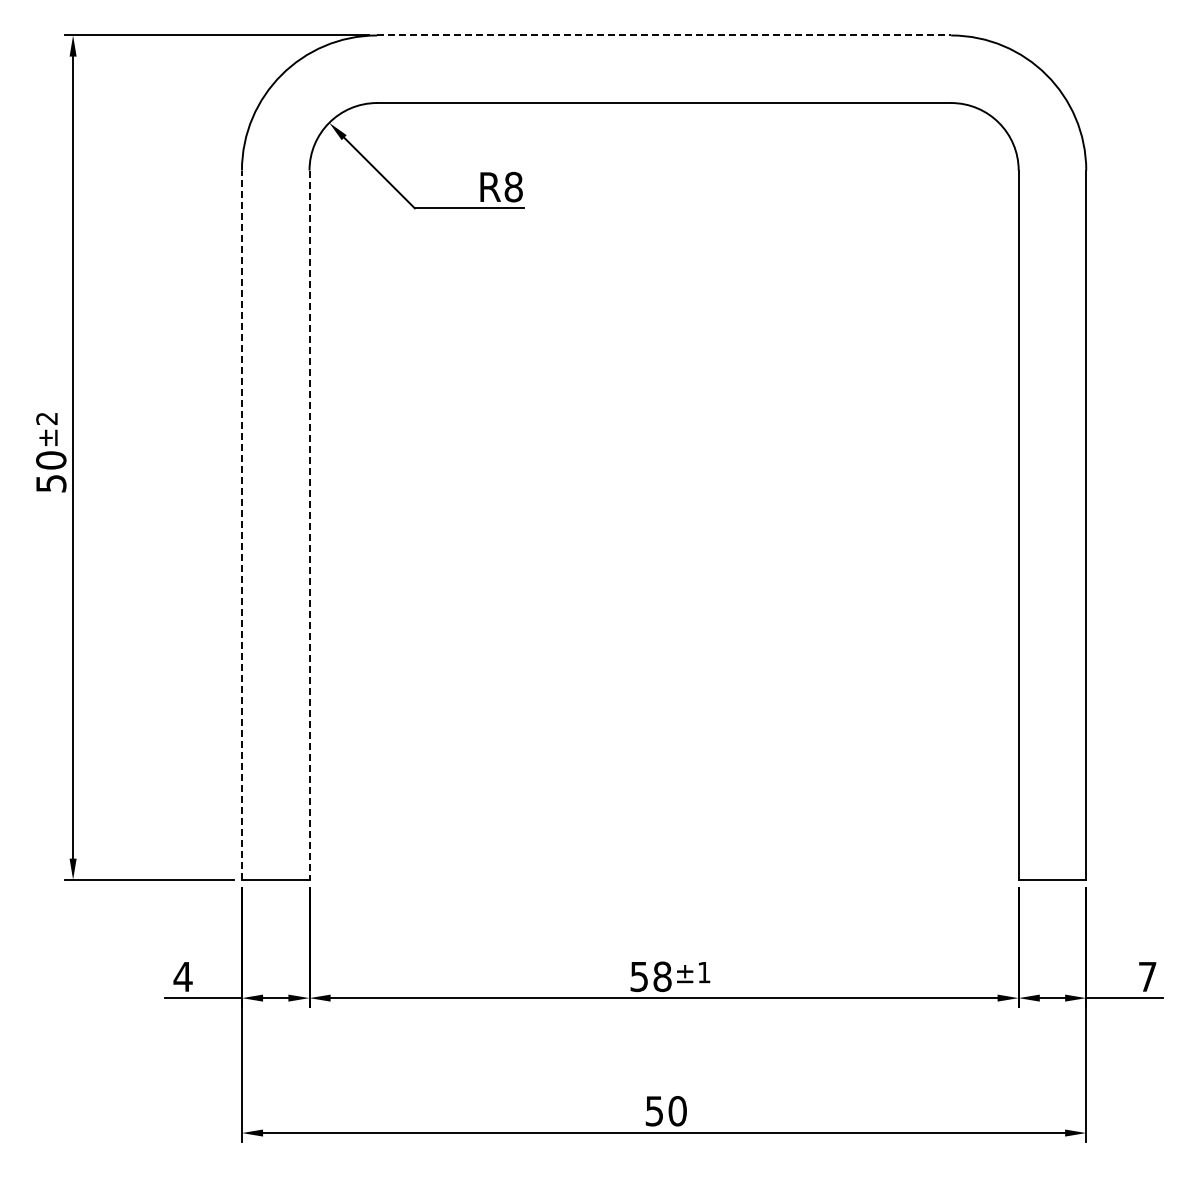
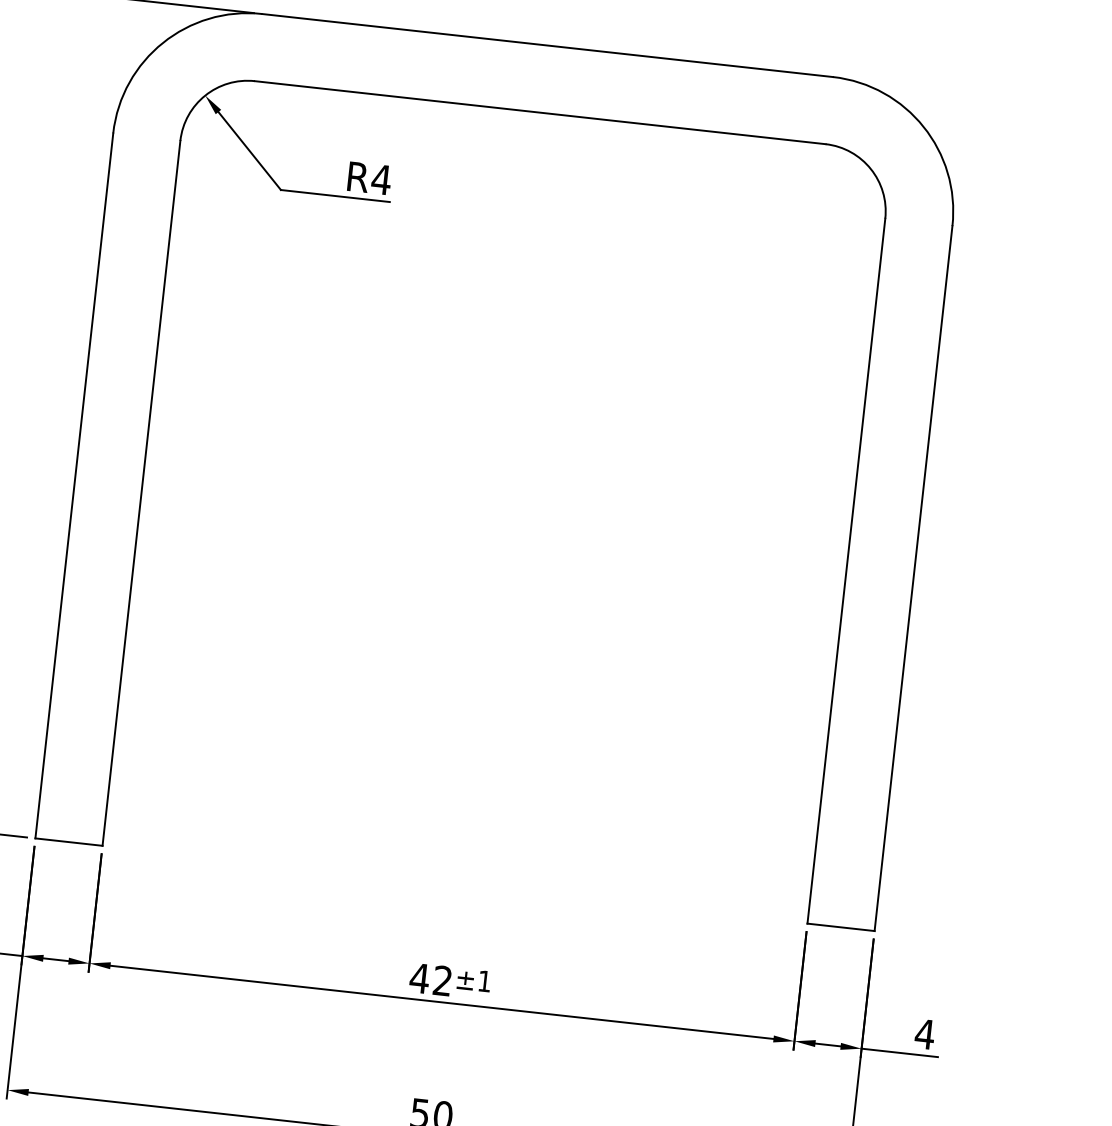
line: (664, 35) -> (548, 45), dashed -> solid
text: (513, 186) -> (381, 179), R8 -> R4
line: (241, 525) -> (73, 486), dashed -> solid
line: (309, 525) -> (141, 493), dashed -> solid
text: (650, 976) -> (430, 979), 58 -> 42
text: (1147, 976) -> (924, 1033), 7 -> 4

